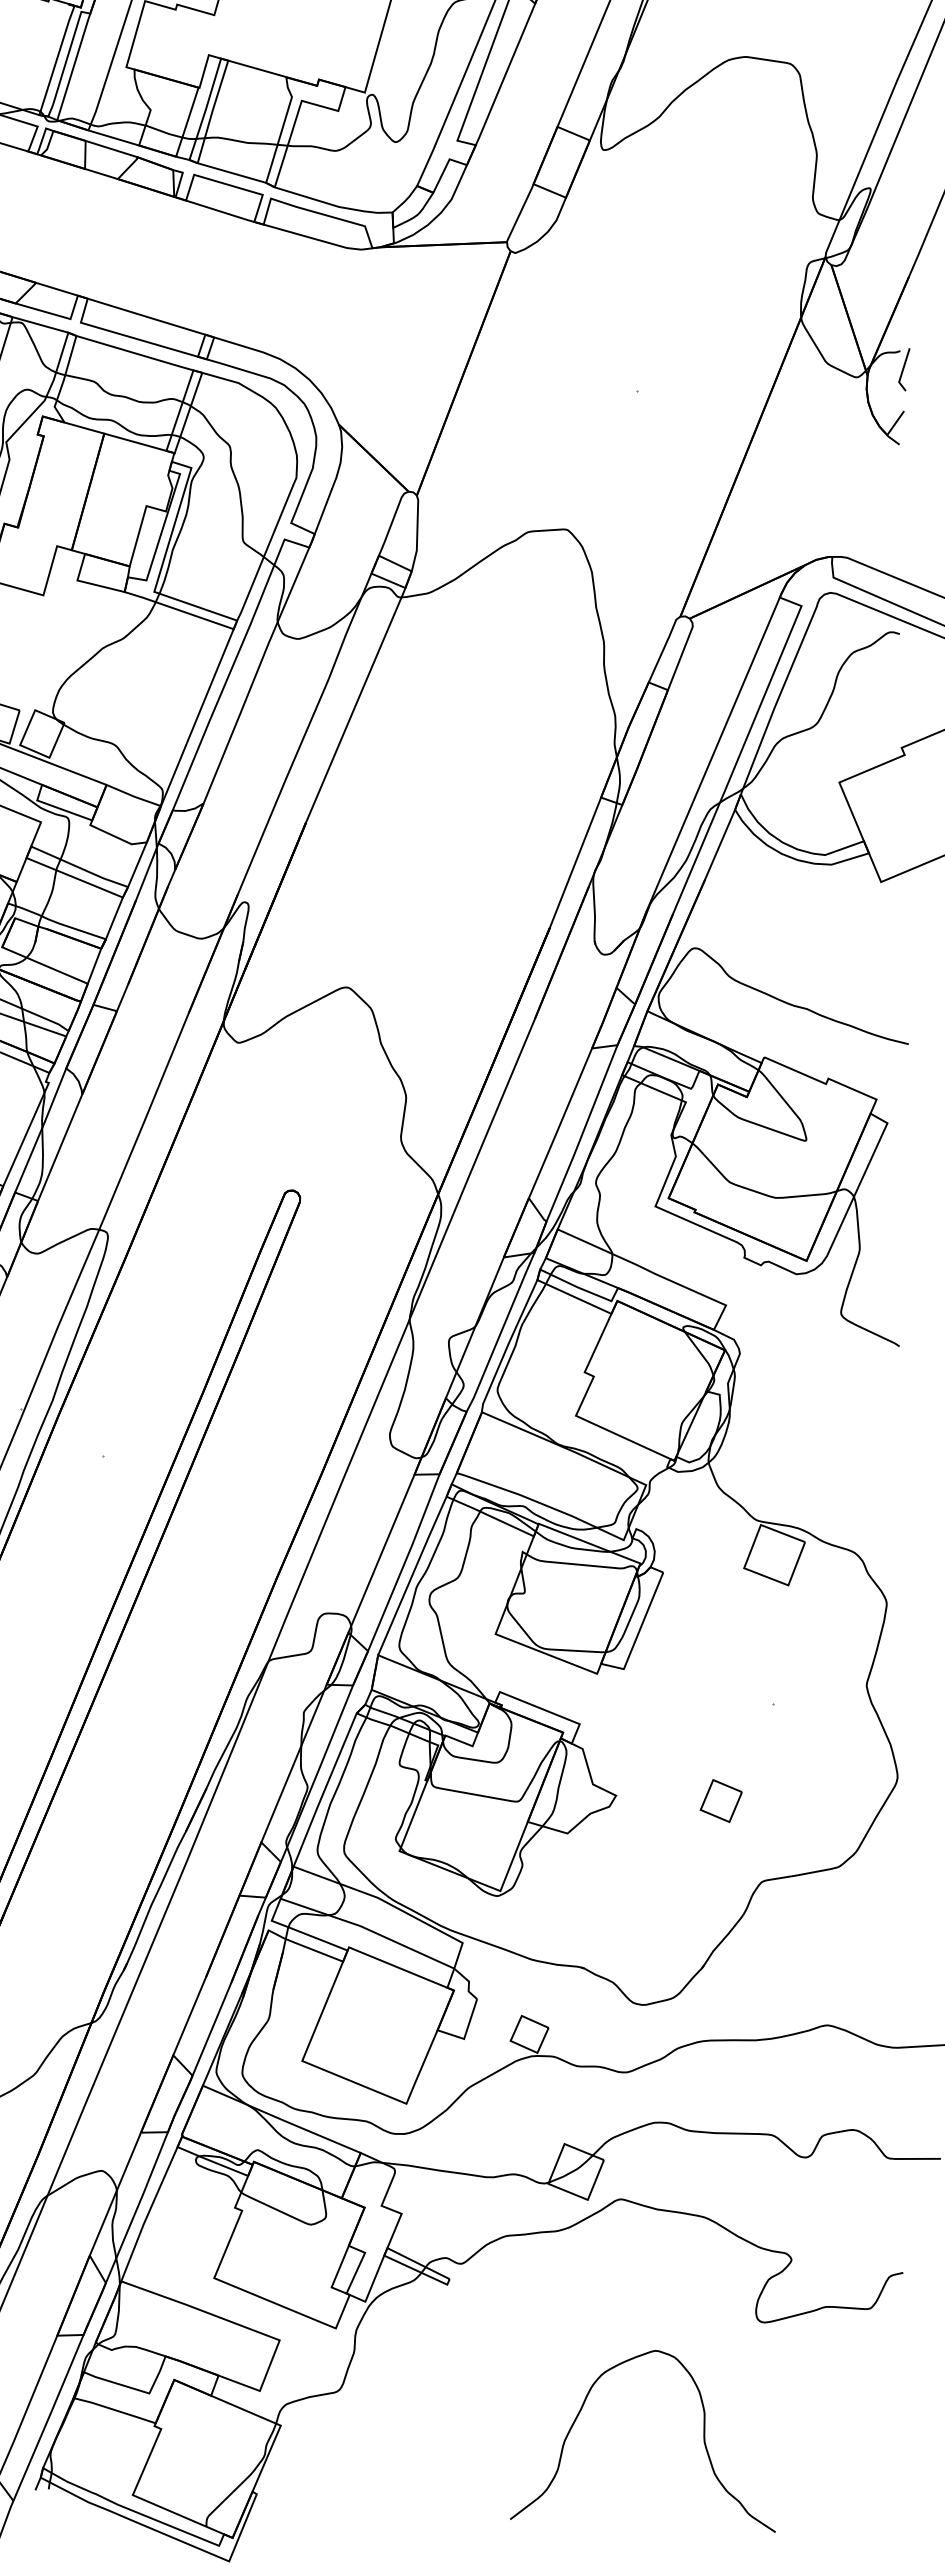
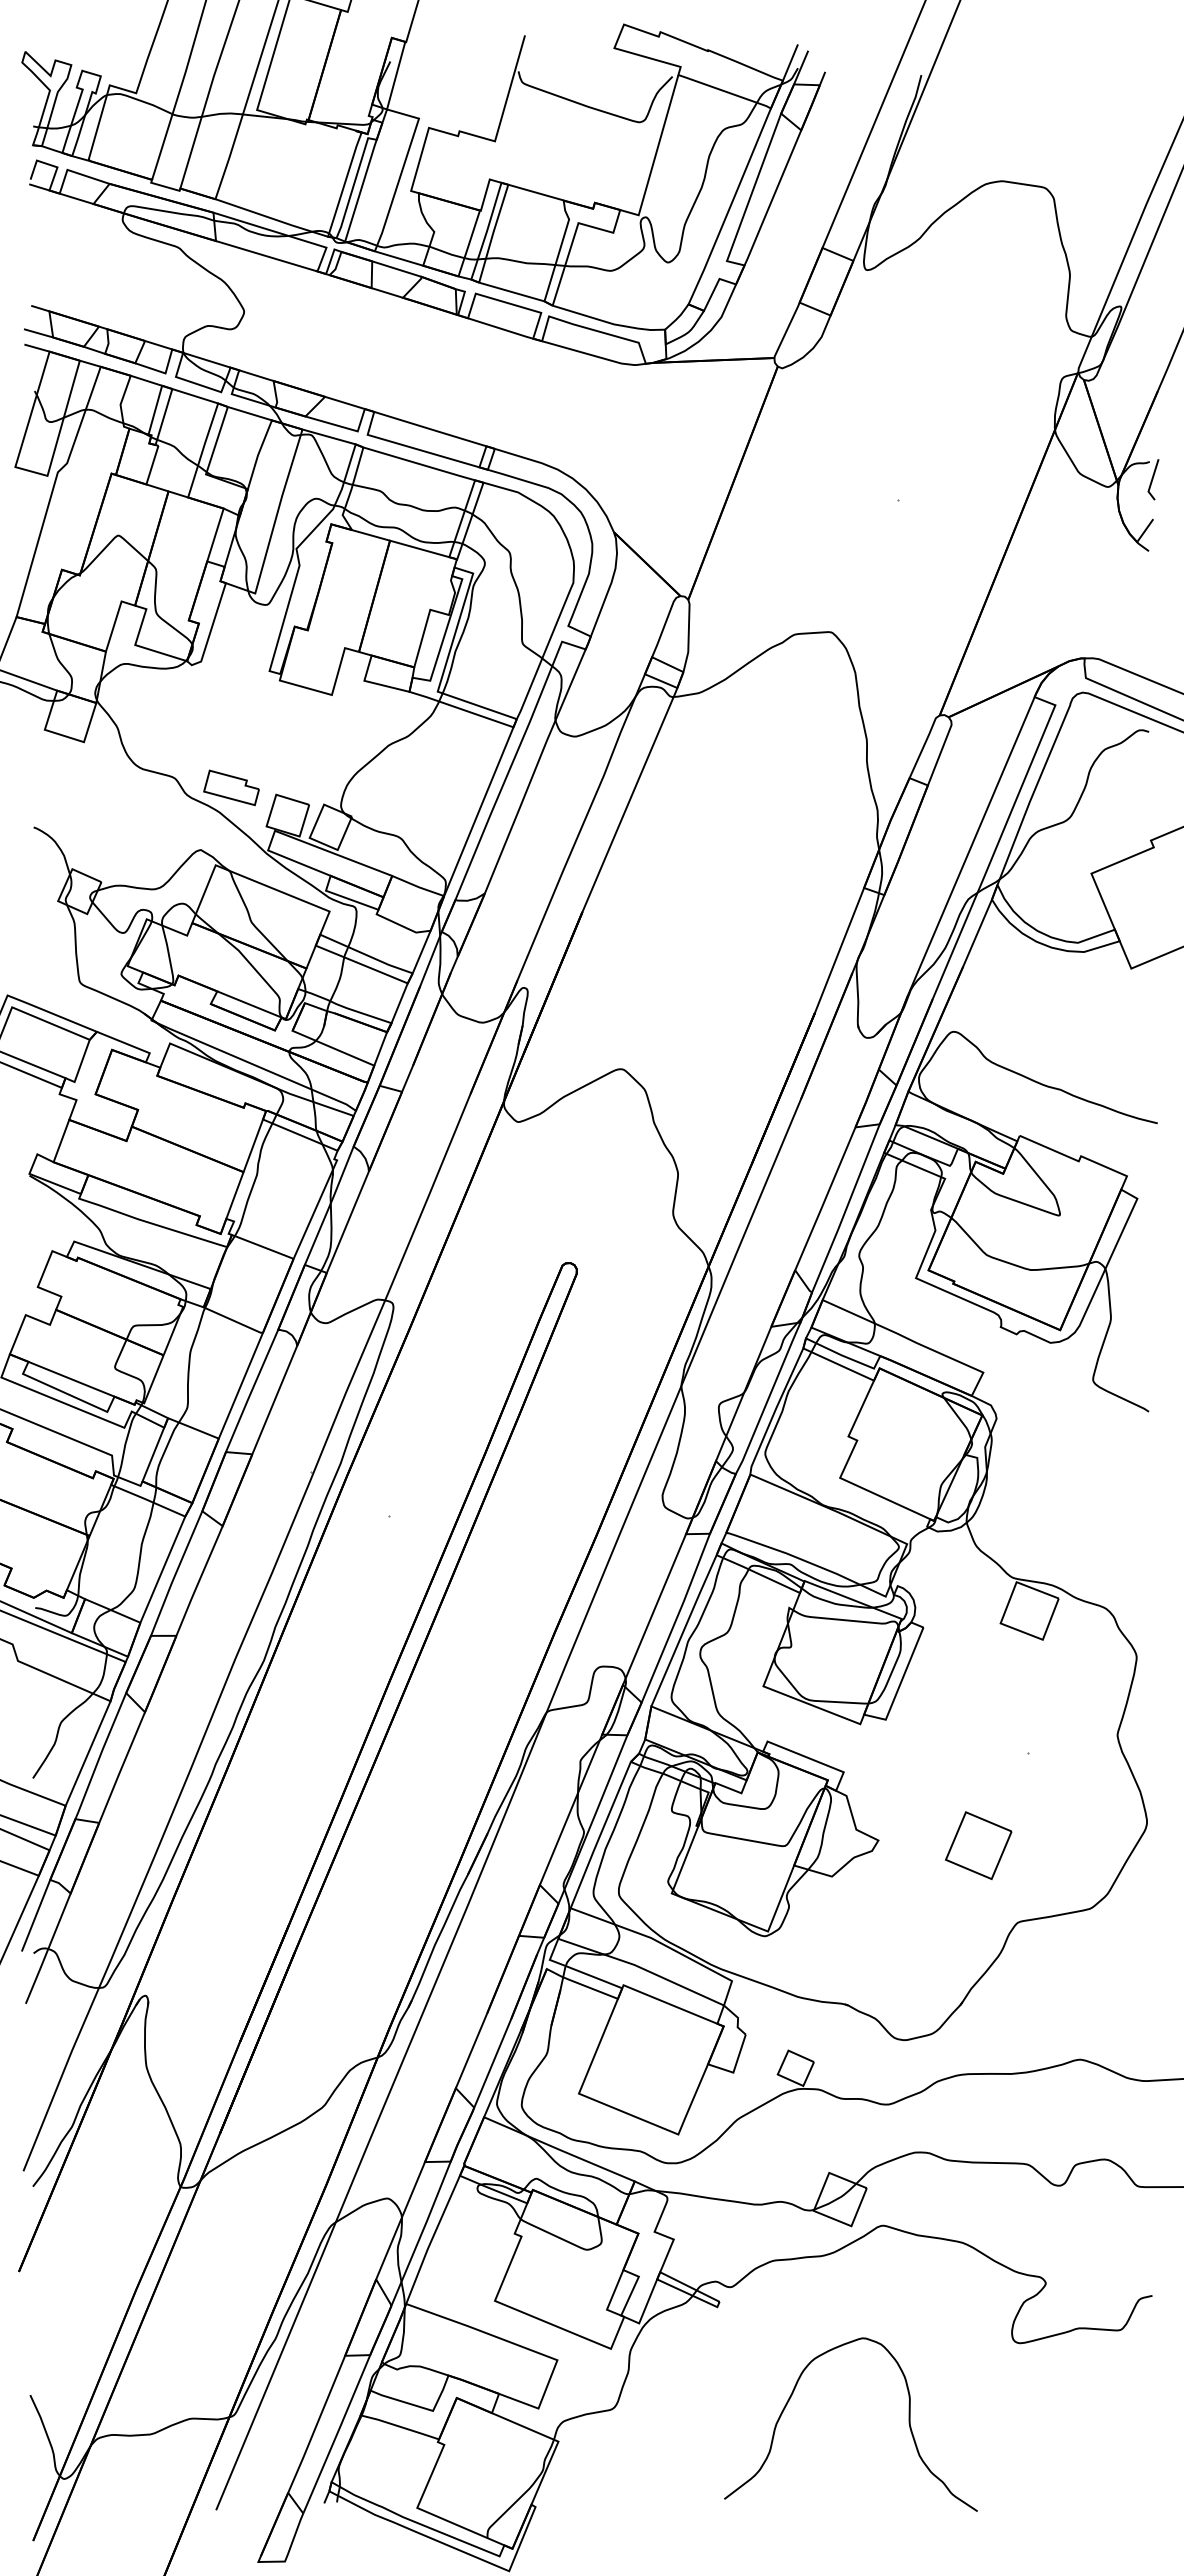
part: (720, 1800) -> (978, 1845), size x1.67
curve: (703, 2440) -> (908, 2423), moved

